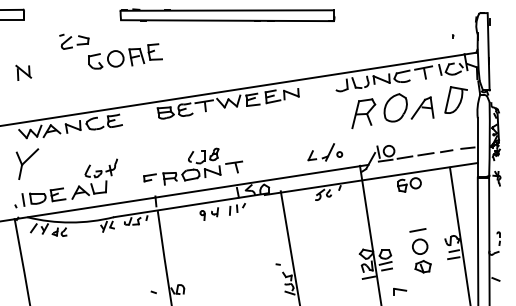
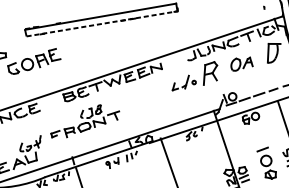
line: (227, 20) -> (102, 23), solid -> dashed
part: (408, 107) -> (241, 63), size x0.6
part: (325, 152) -> (183, 82), moved
part: (193, 166) -> (85, 120), moved

